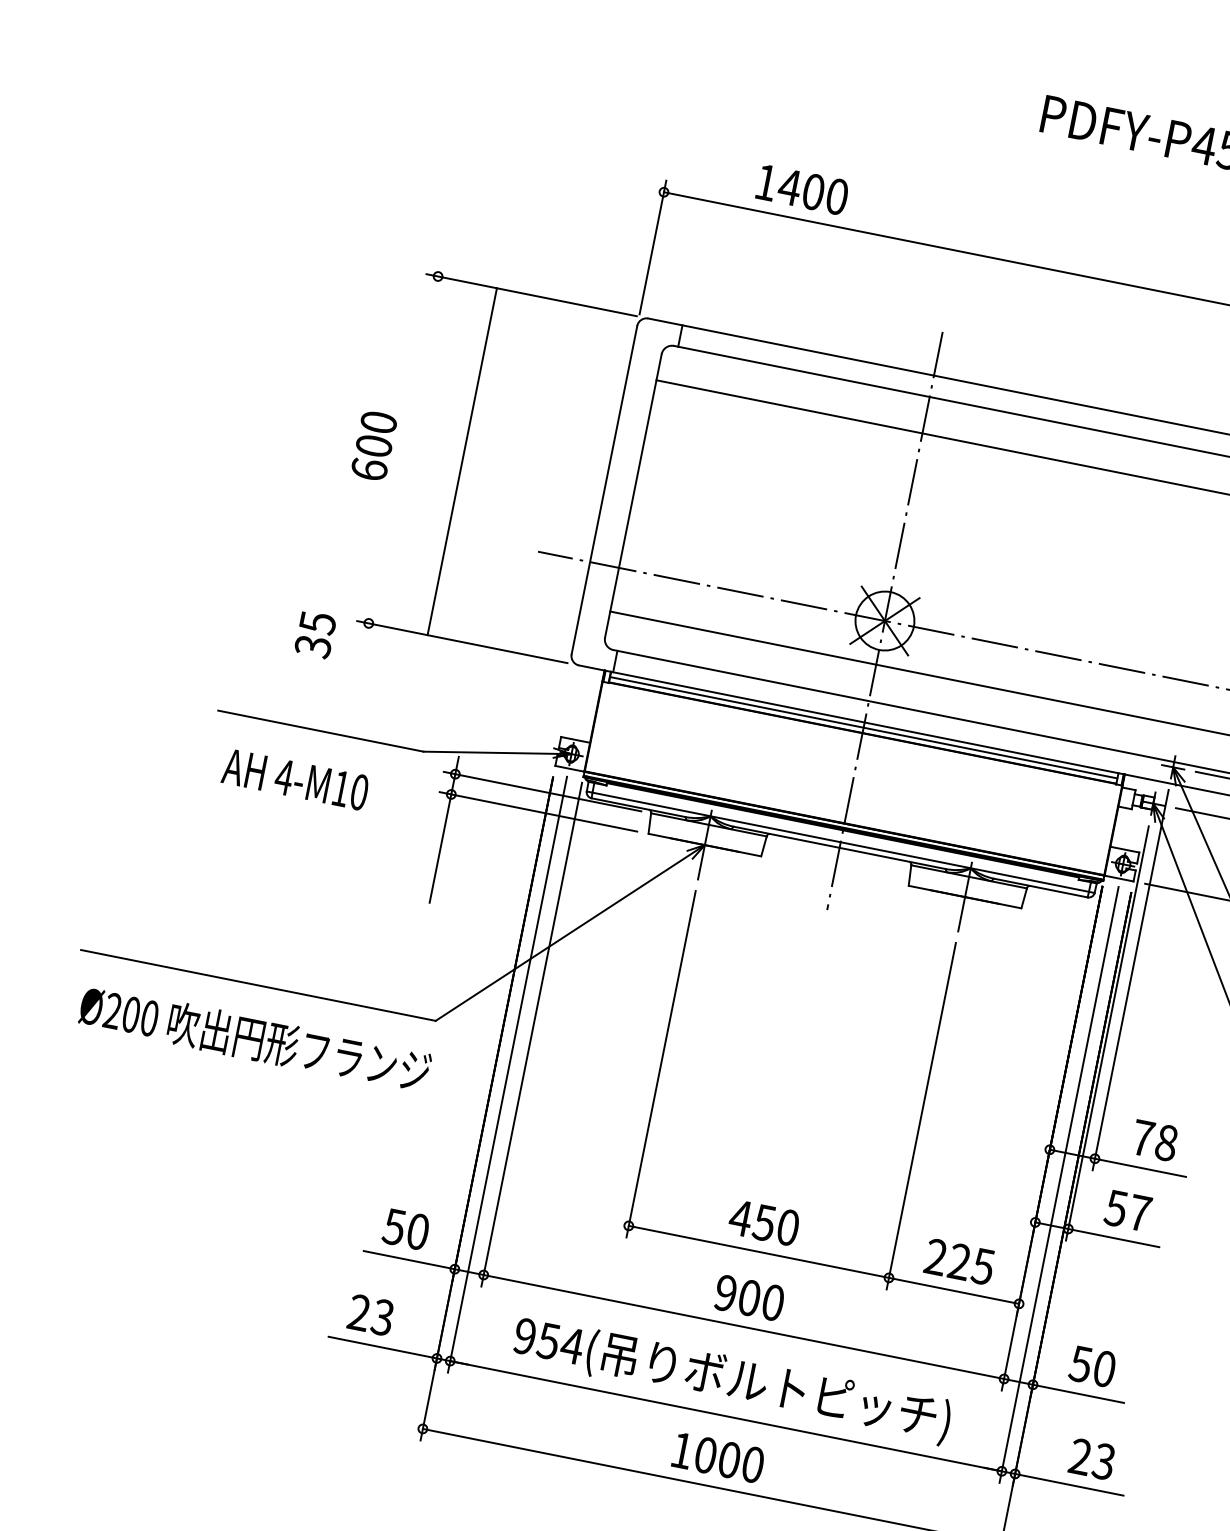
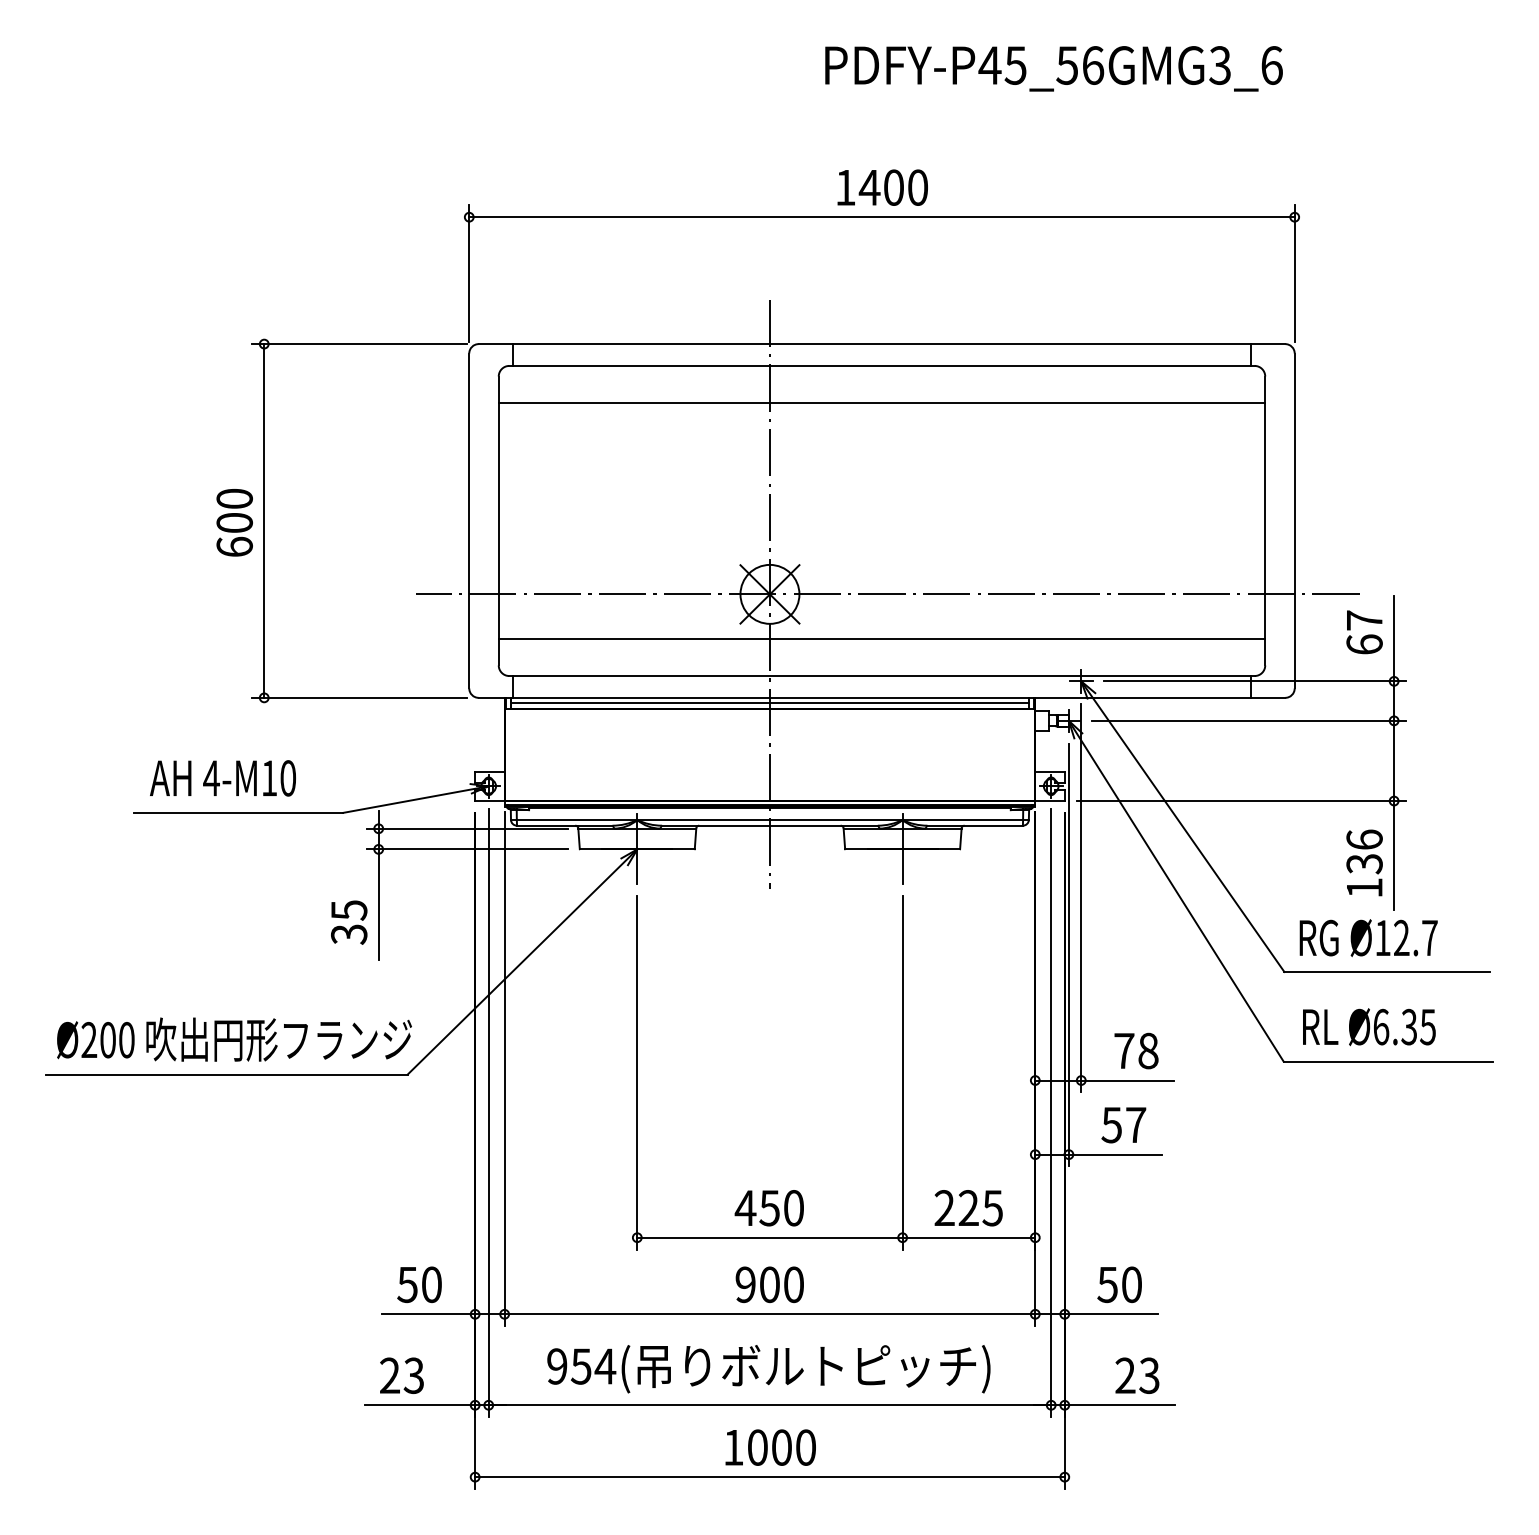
text: (802, 189) -> (882, 187), moved
line: (462, 461) -> (264, 520), moved
text: (315, 634) -> (349, 922), moved
text: (294, 779) -> (222, 778), moved
text: (255, 1038) -> (234, 1039), moved

